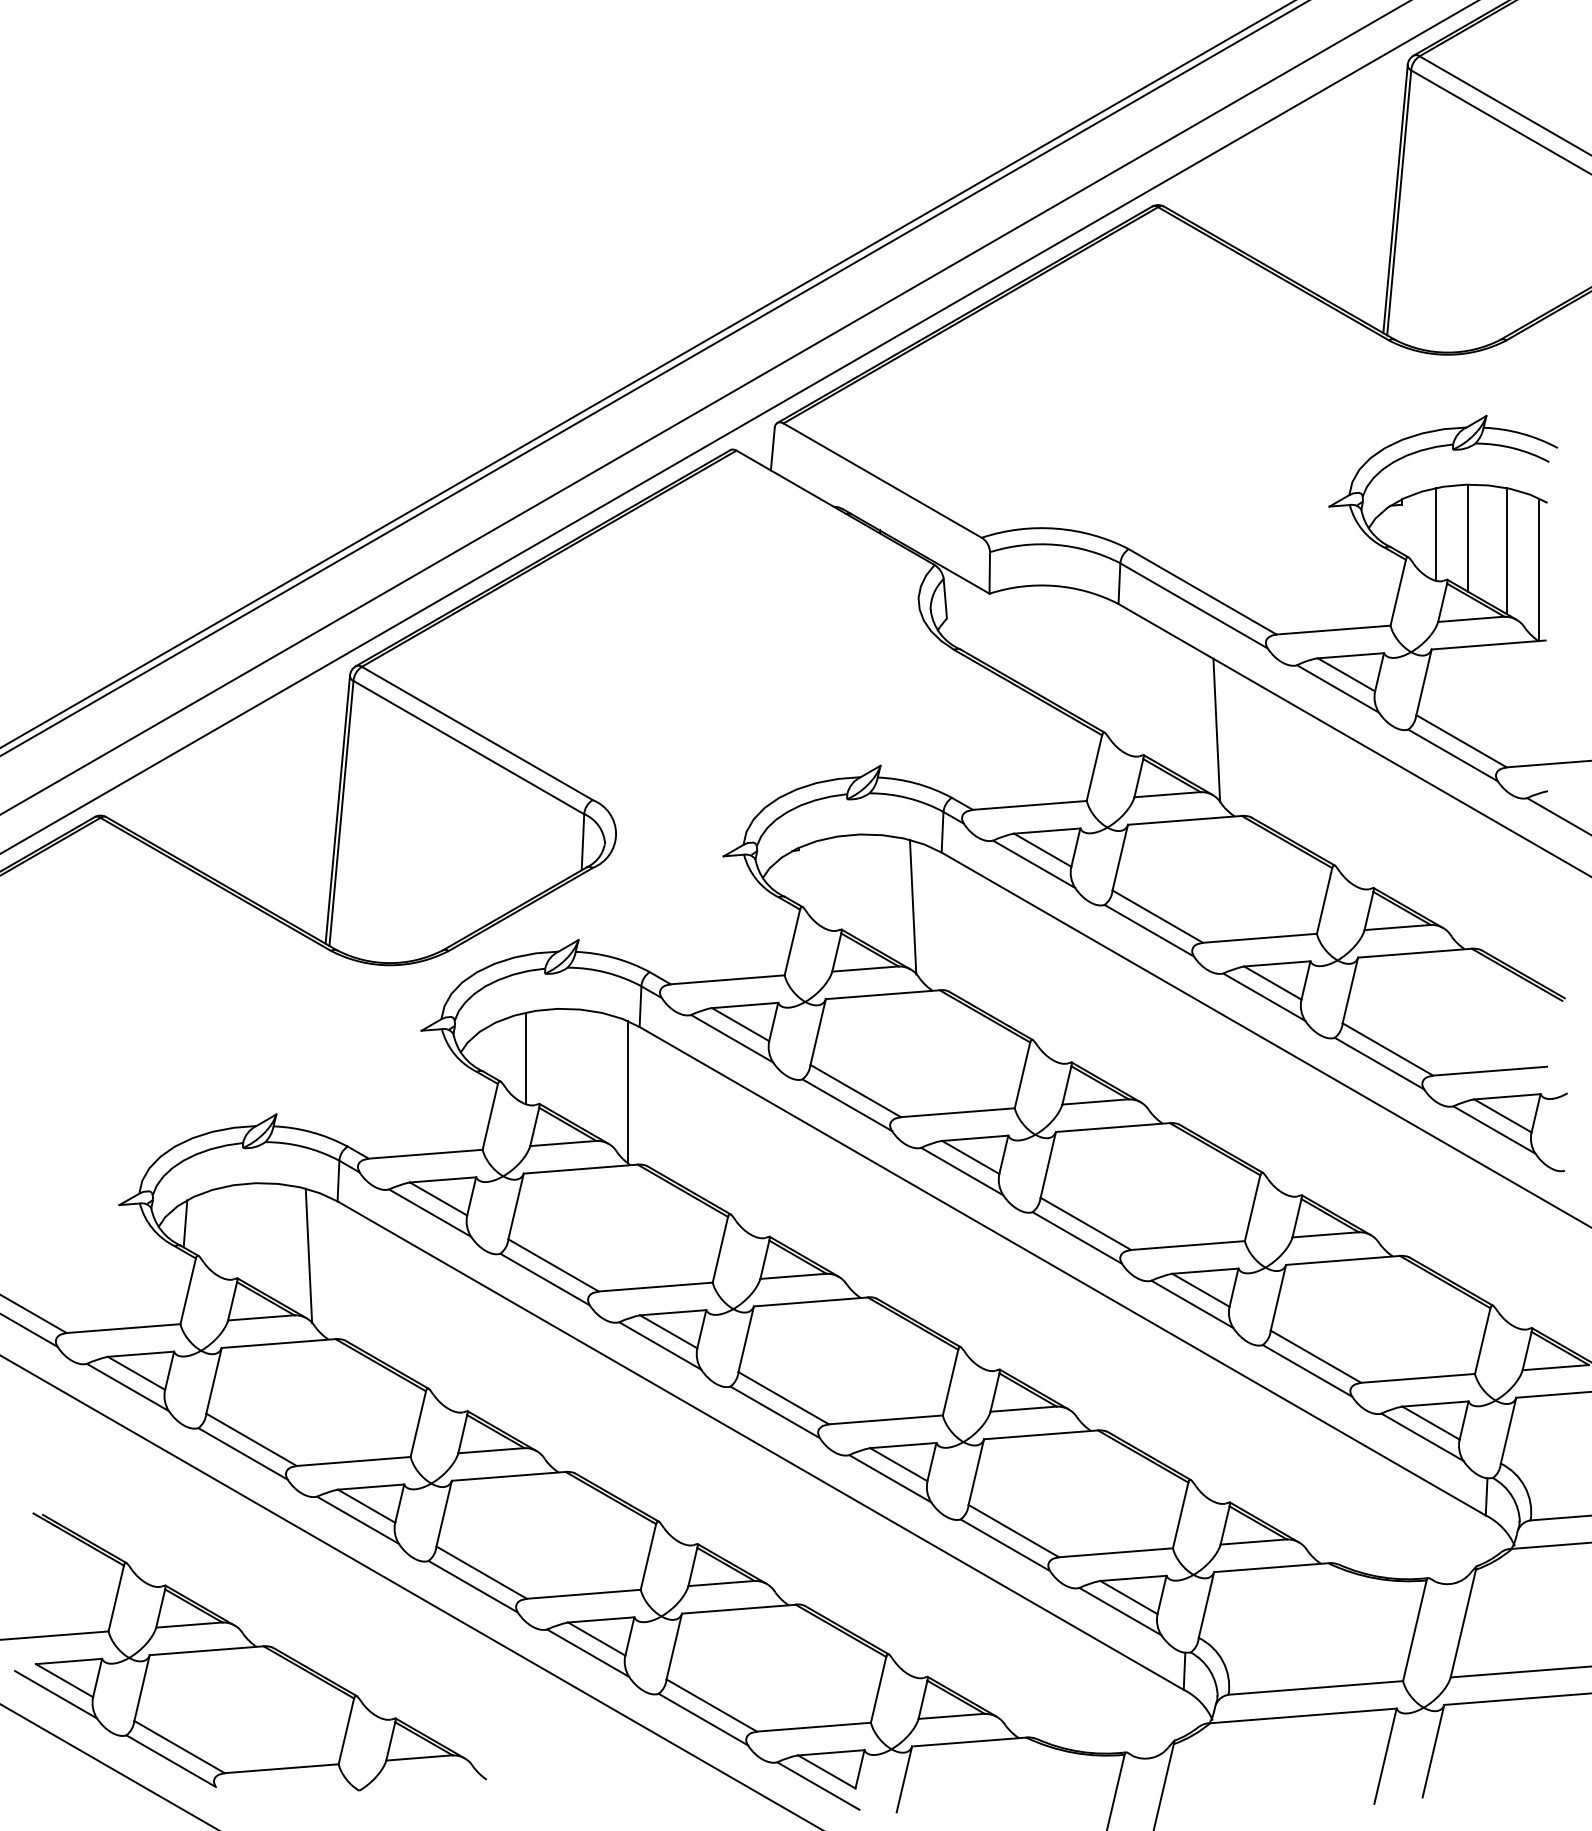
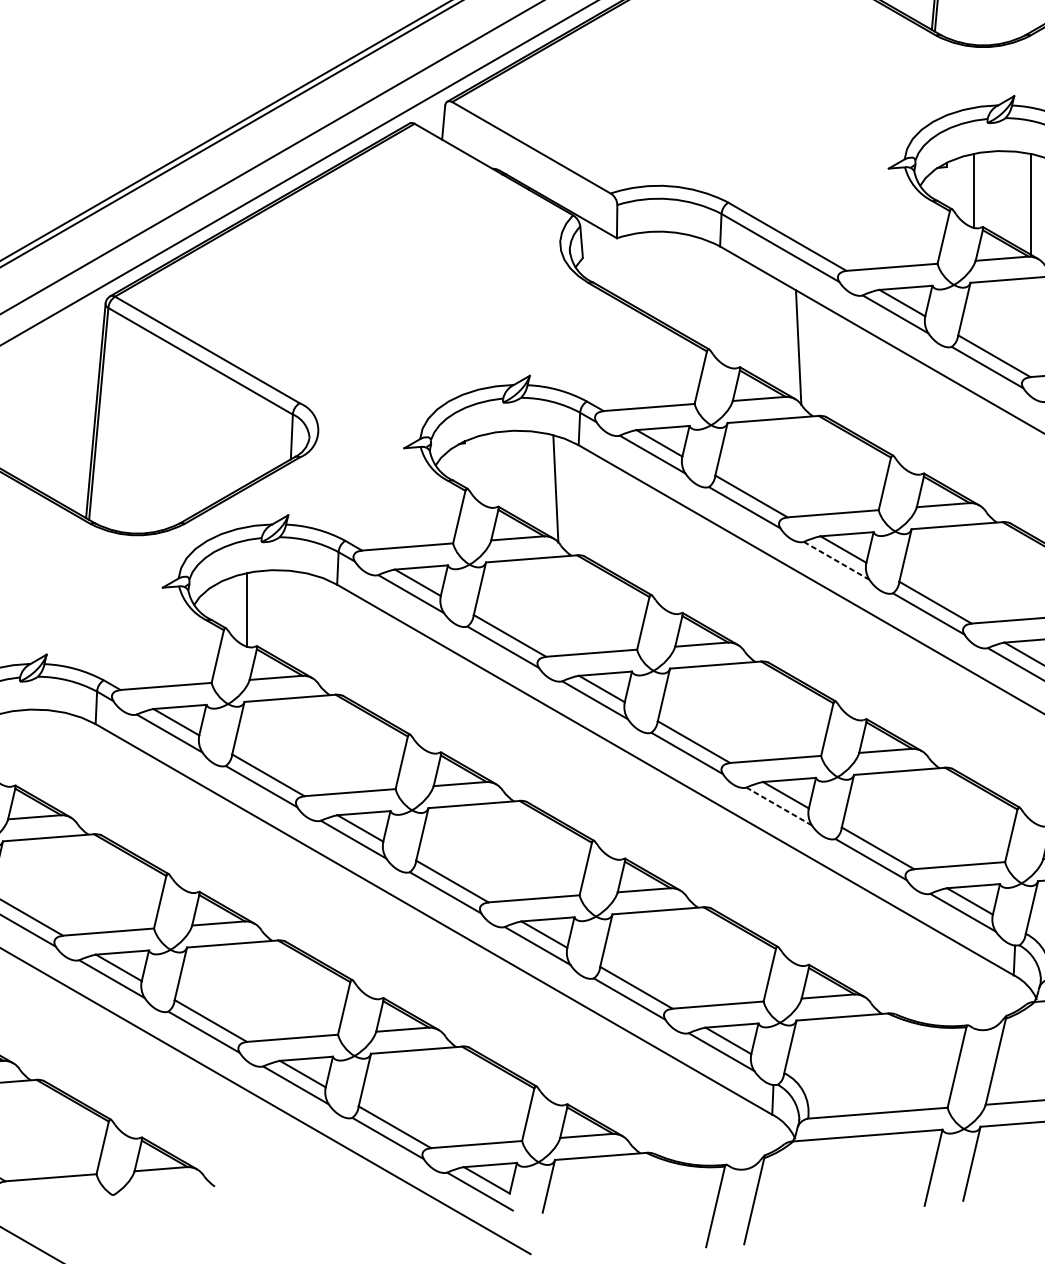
line: (1468, 537) -> (999, 193), removed
line: (1263, 996) -> (836, 560), solid -> dashed
line: (627, 1092) -> (327, 637), removed
line: (308, 1255) -> (72, 767), removed
line: (1192, 1304) -> (779, 806), solid -> dashed

